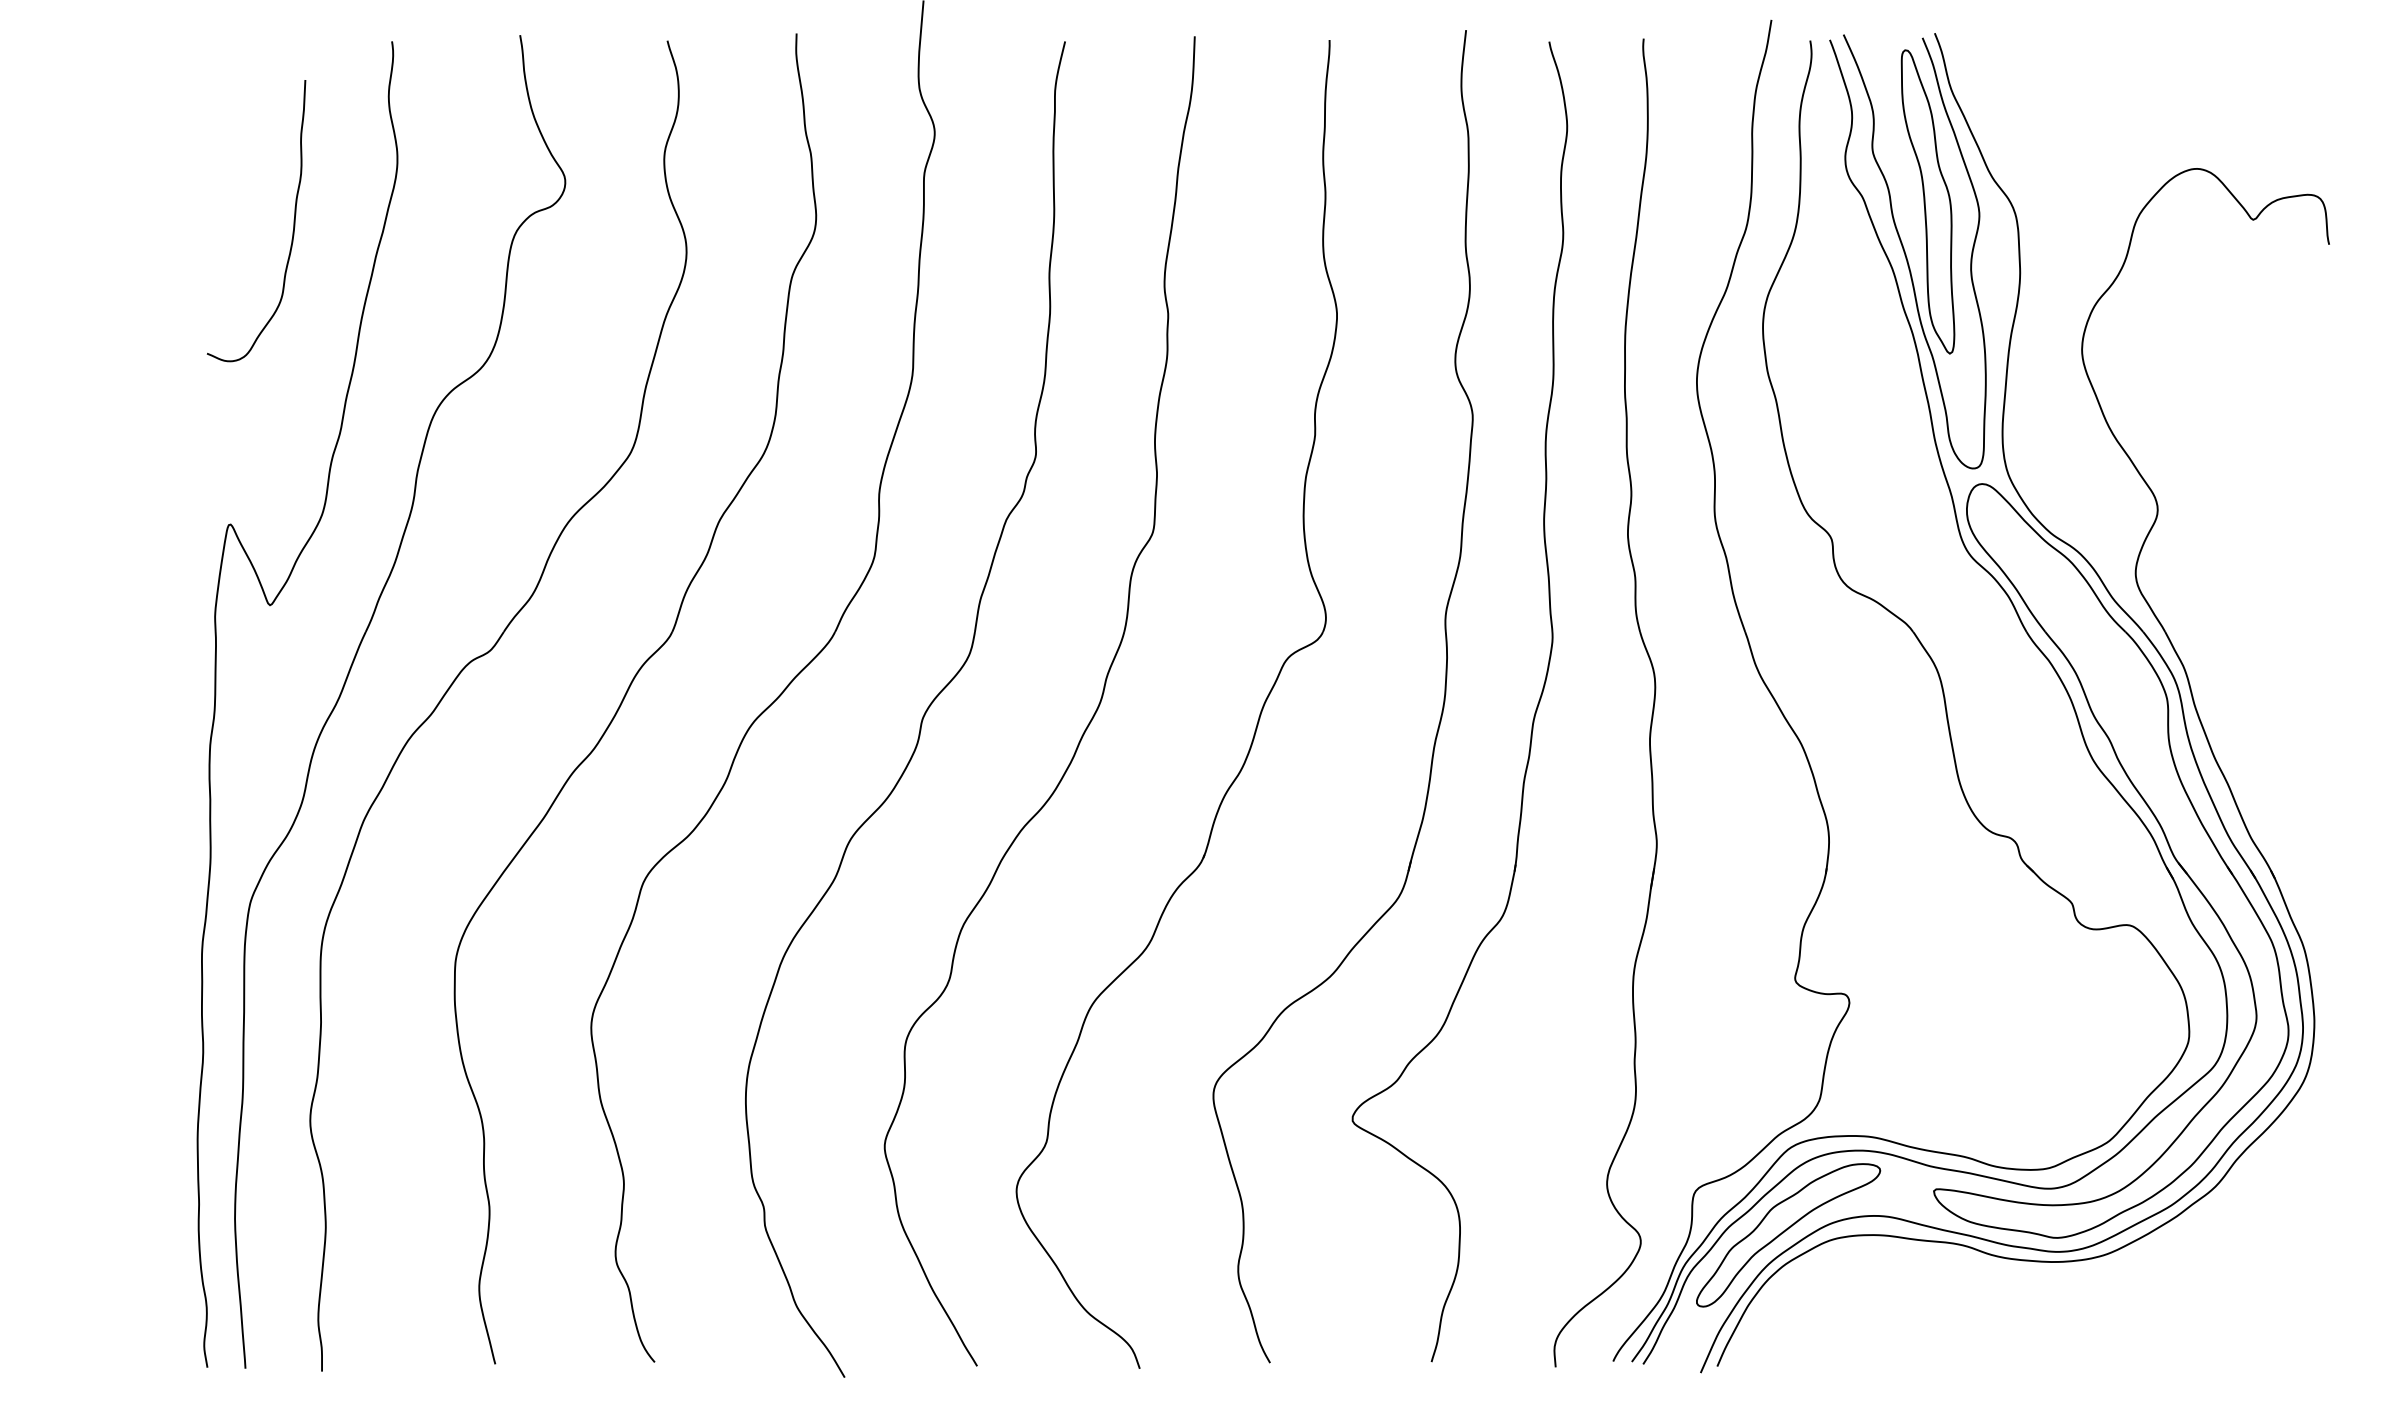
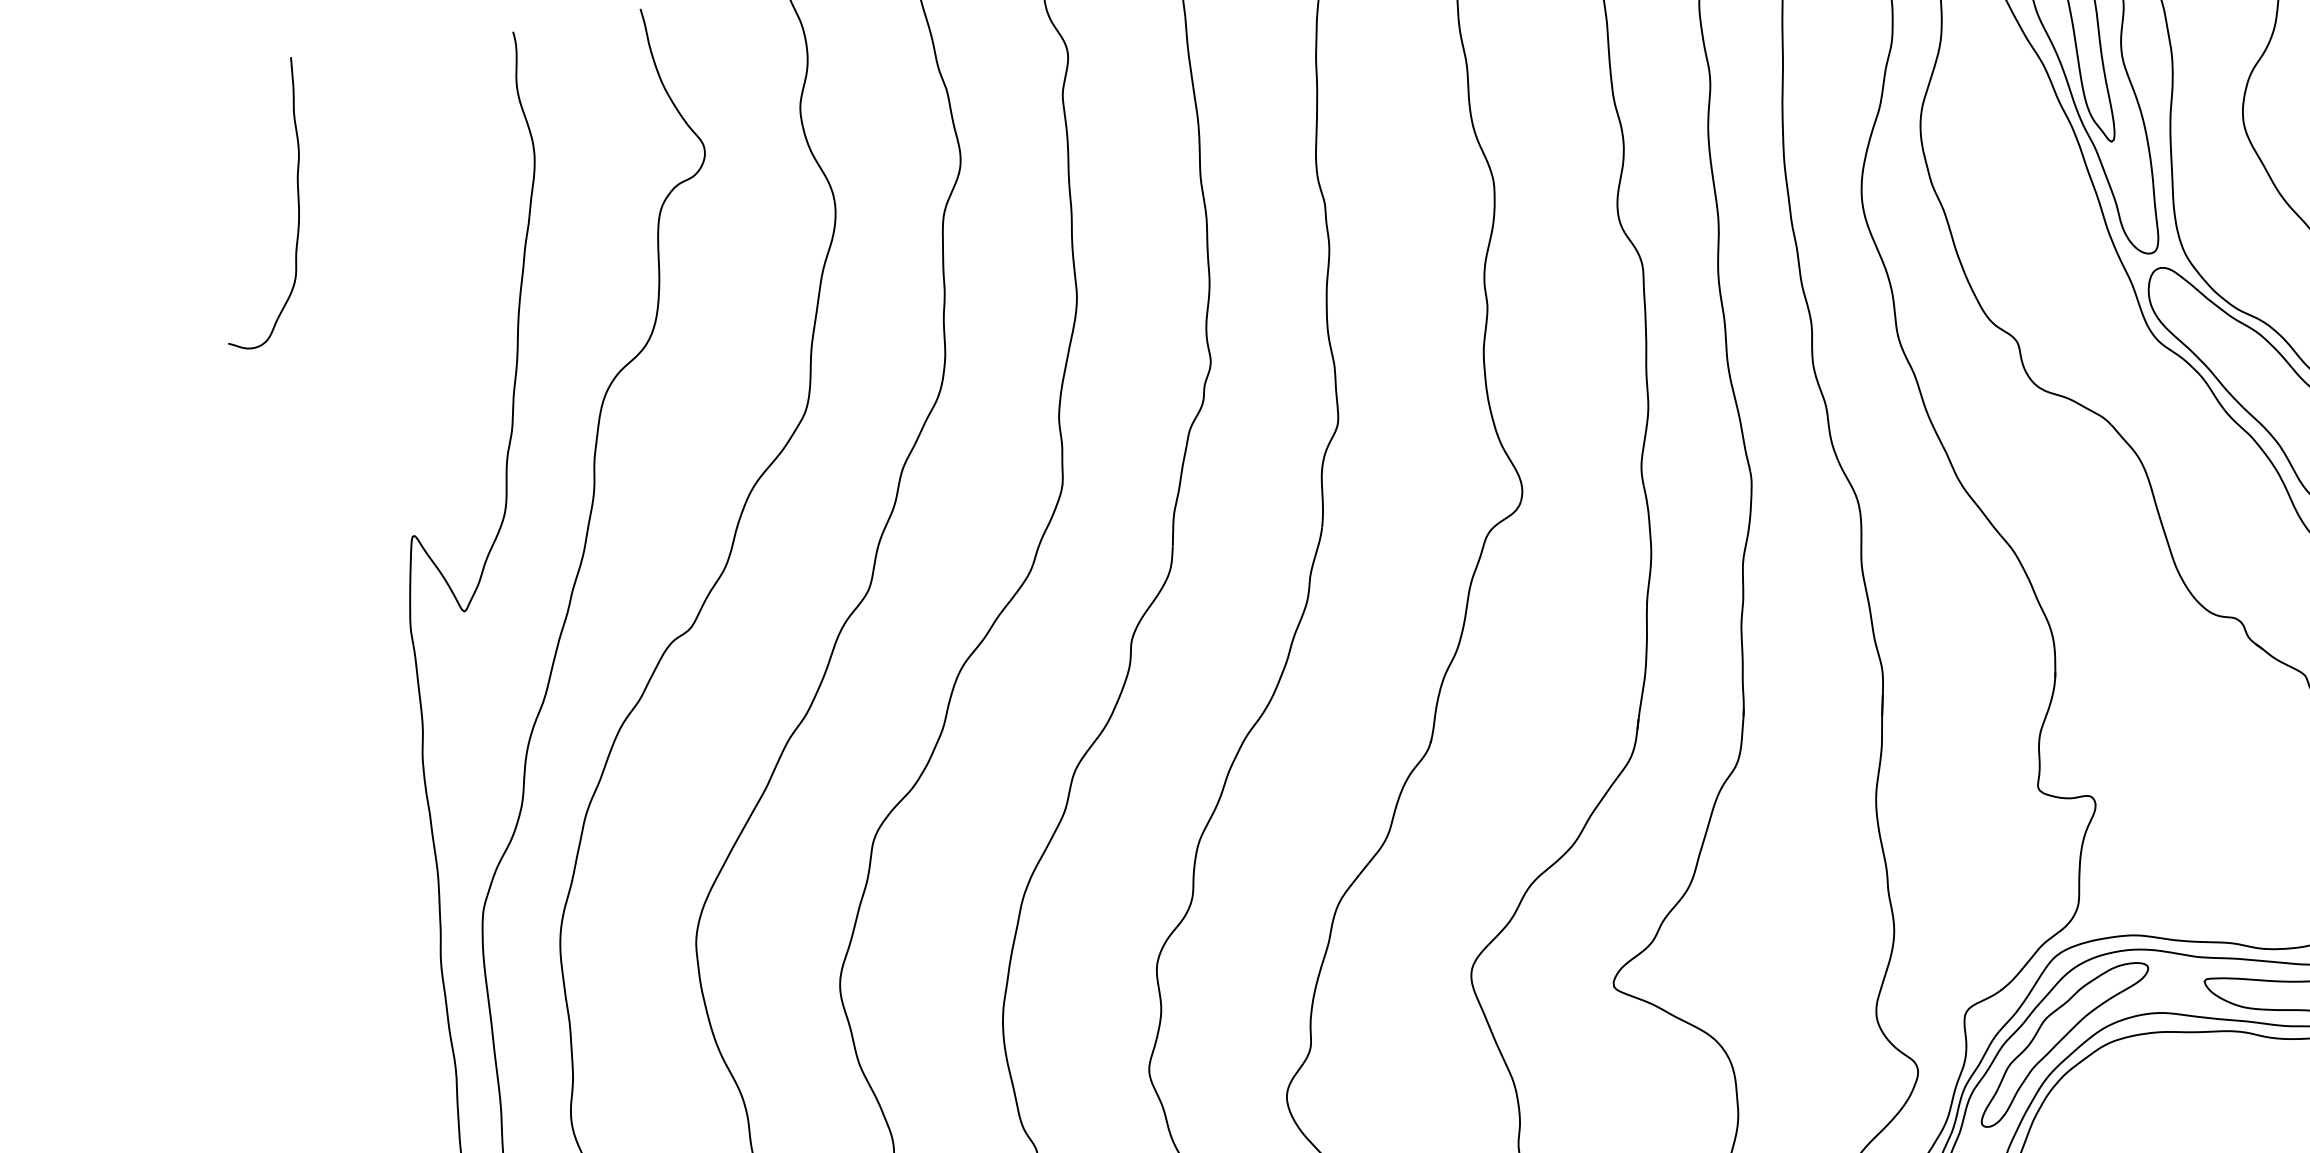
curve: (293, 221) -> (297, 200), moved

